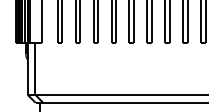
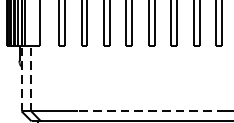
line: (27, 68) -> (21, 78), solid -> dashed
line: (35, 68) -> (31, 78), solid -> dashed
line: (131, 94) -> (151, 110), solid -> dashed

